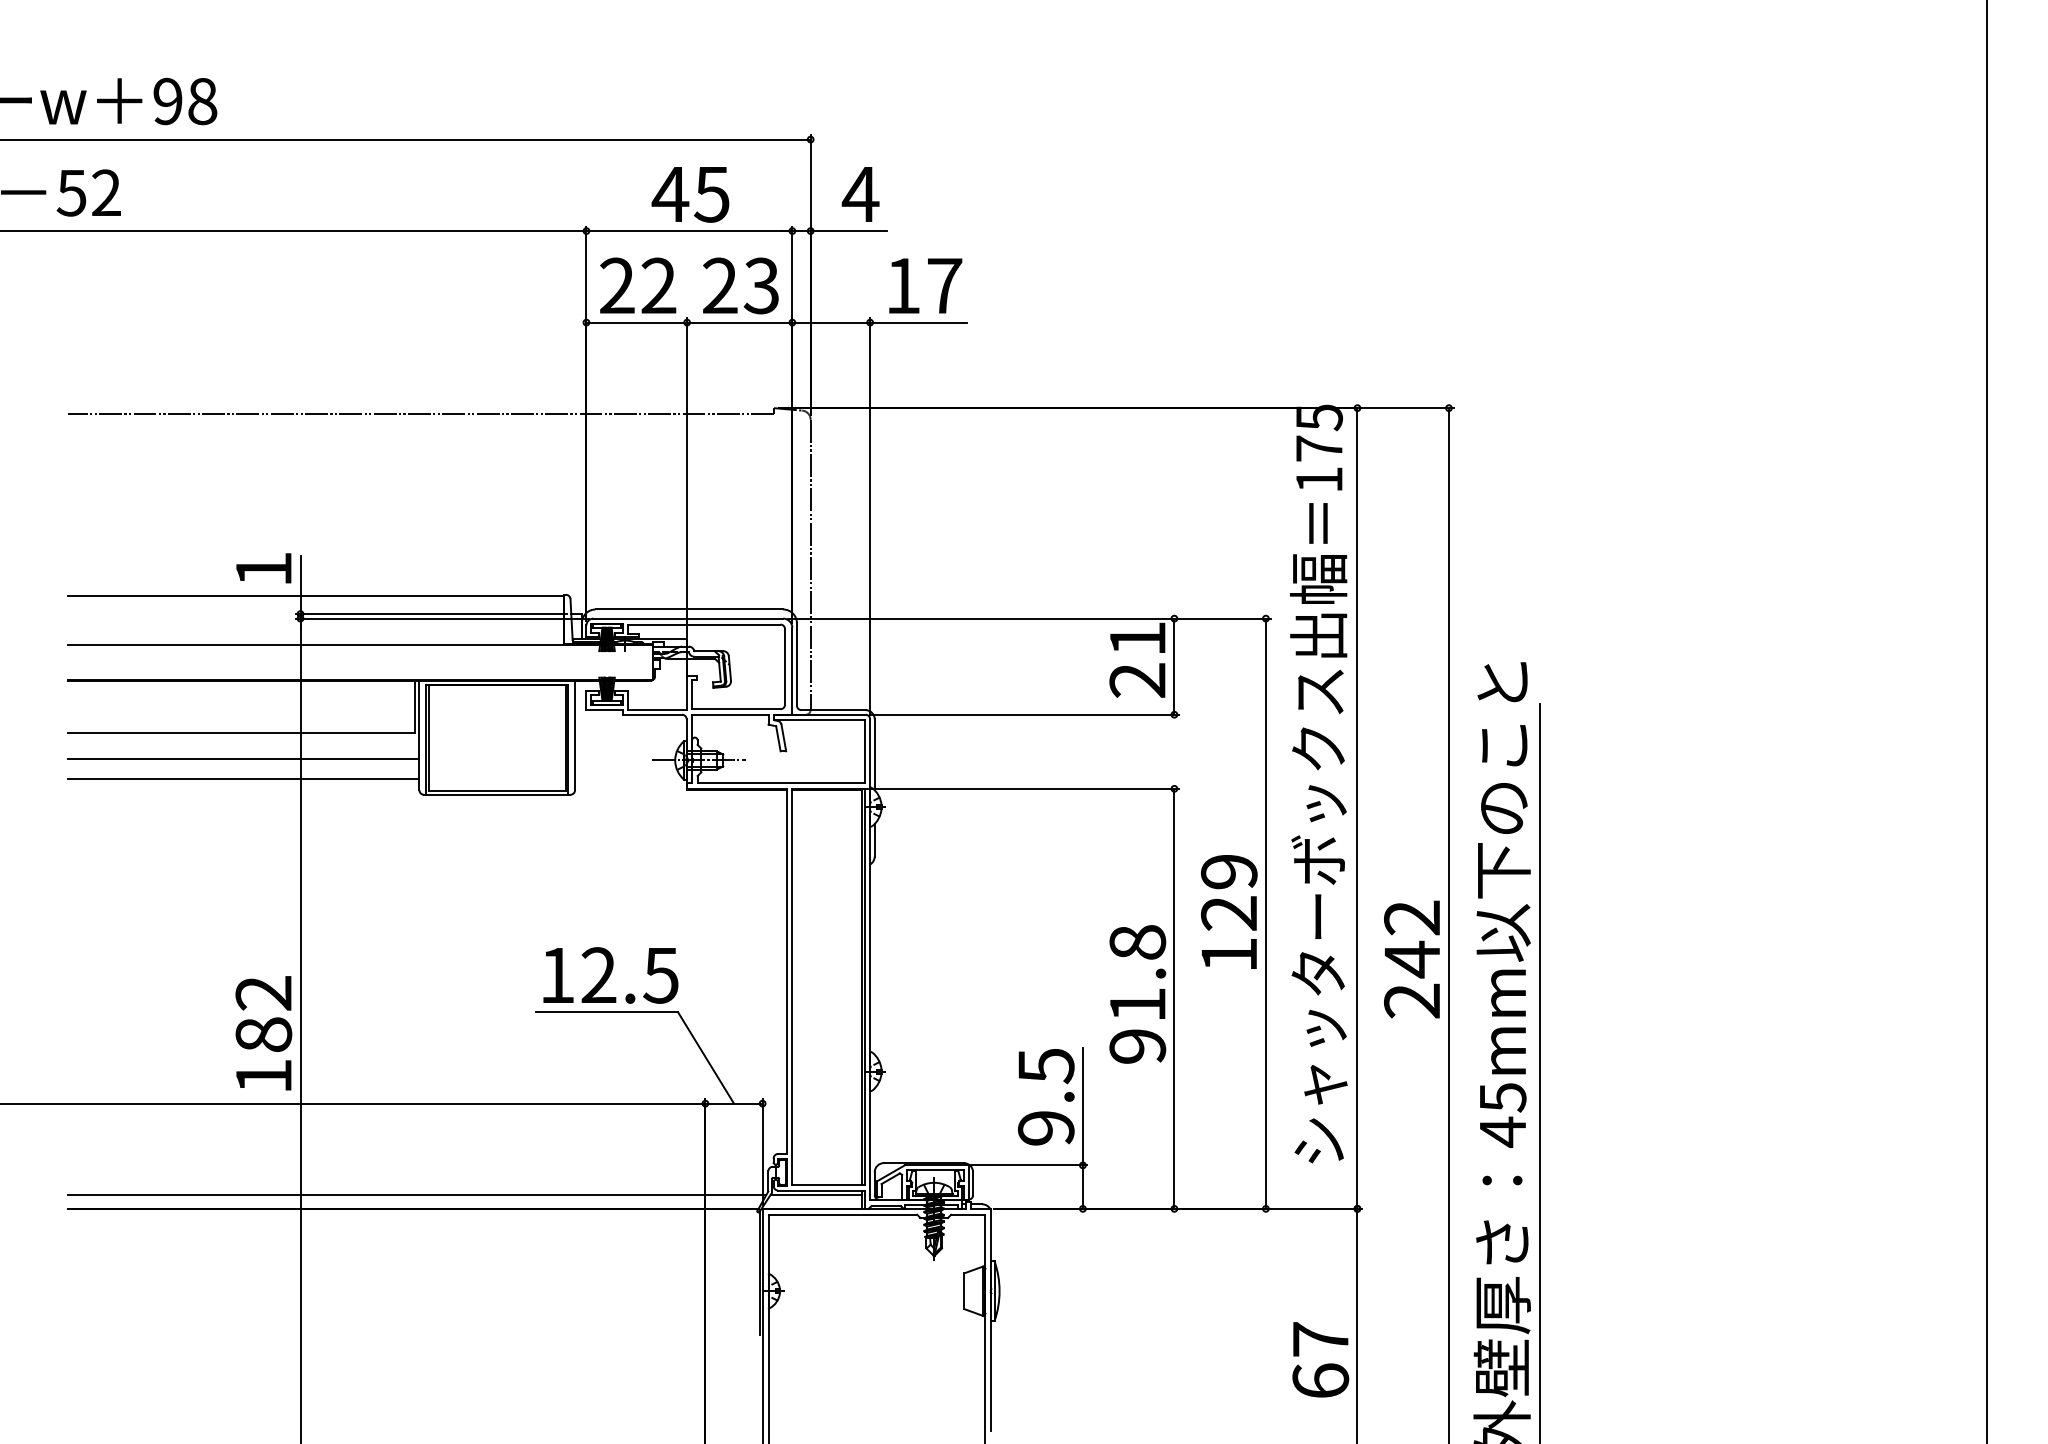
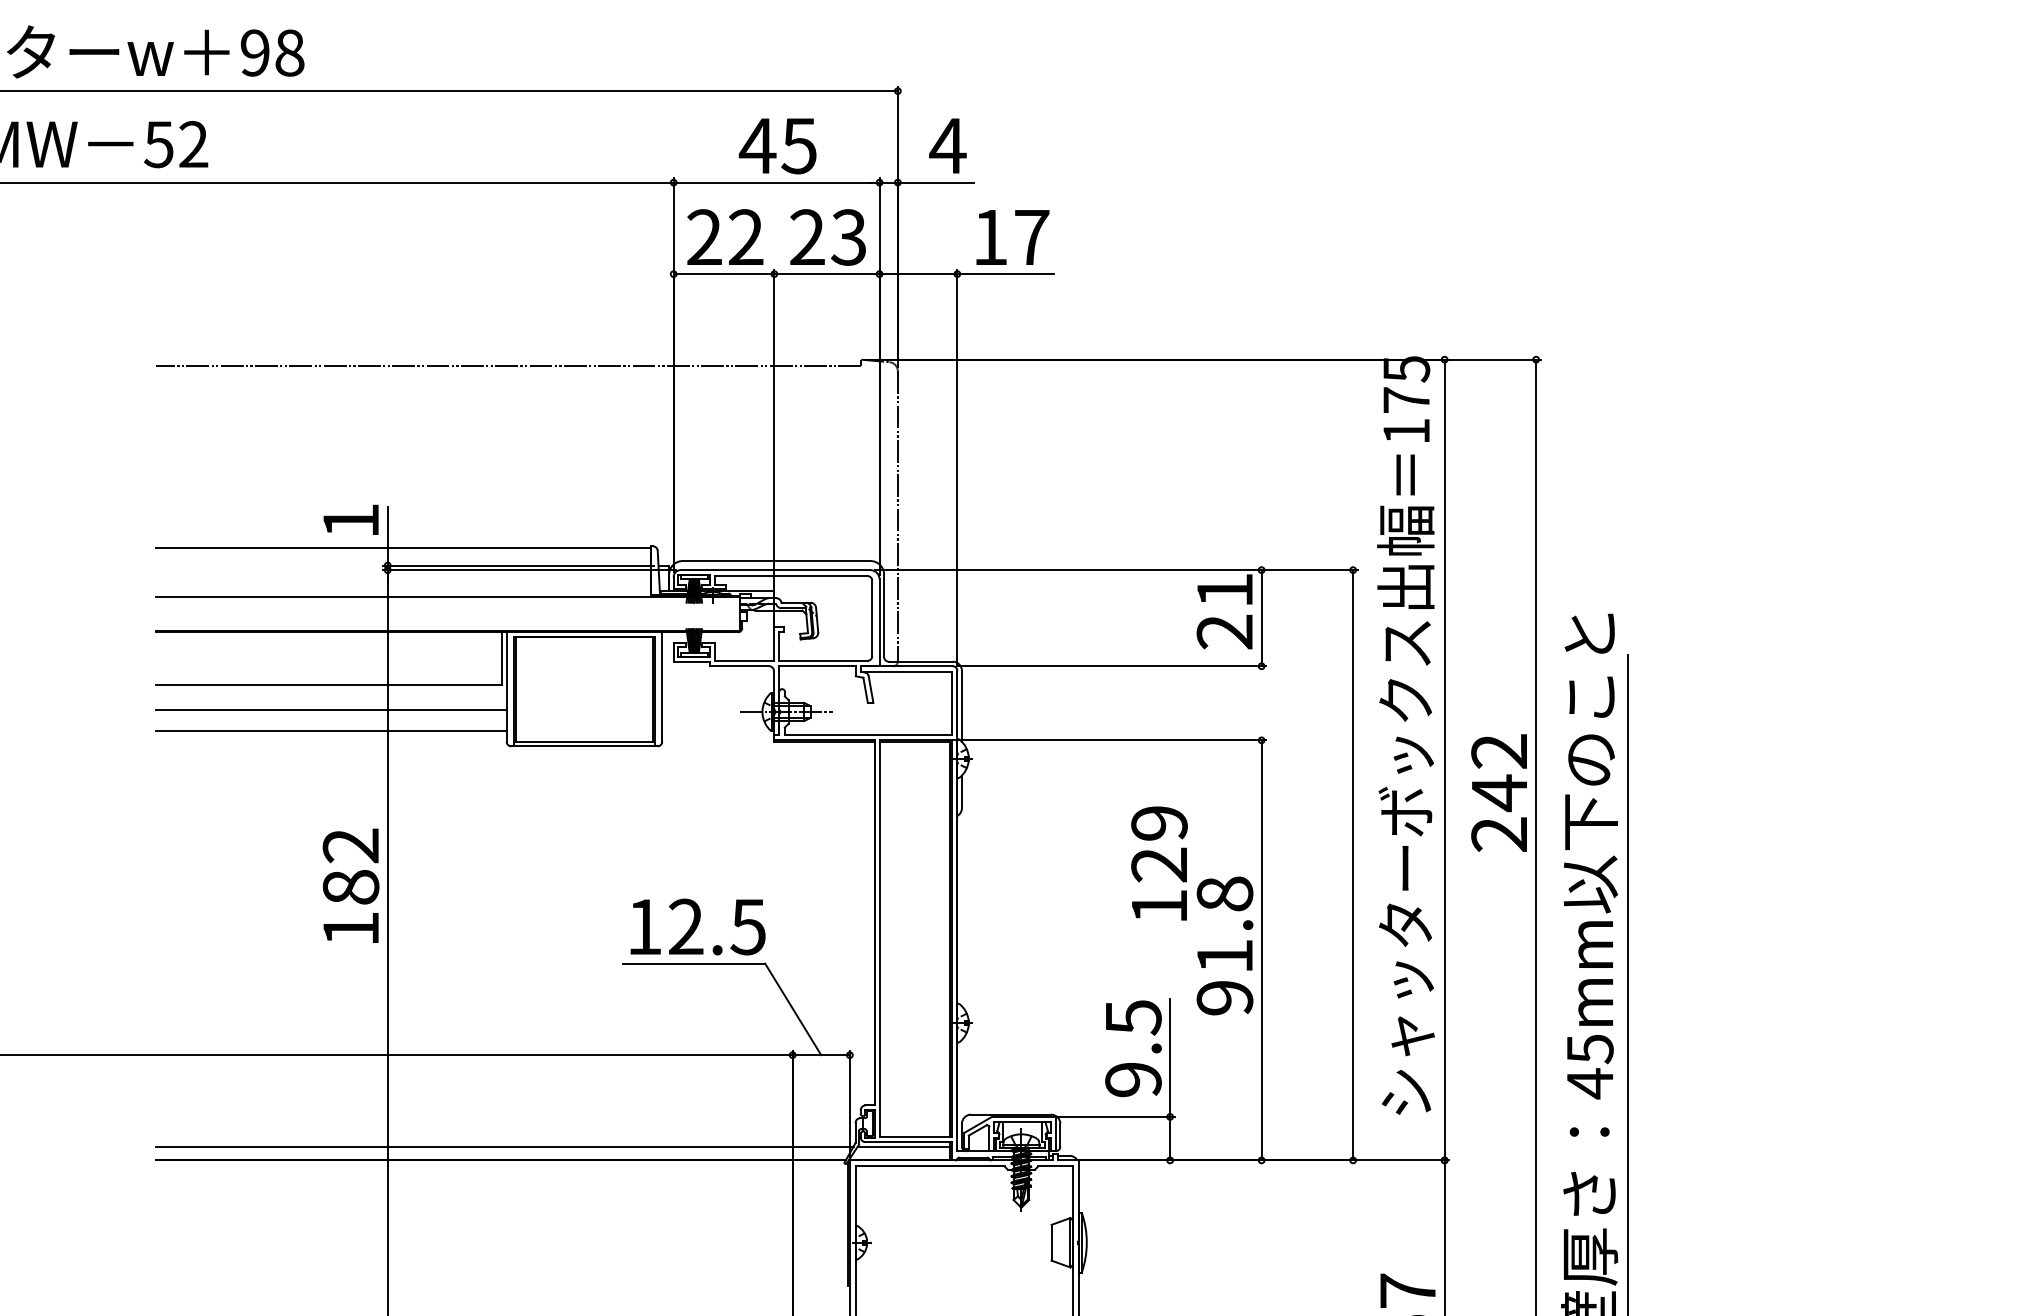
text: (1229, 911) -> (1159, 863), moved
text: (1411, 959) -> (1498, 793), moved
text: (263, 1033) -> (350, 886), moved

